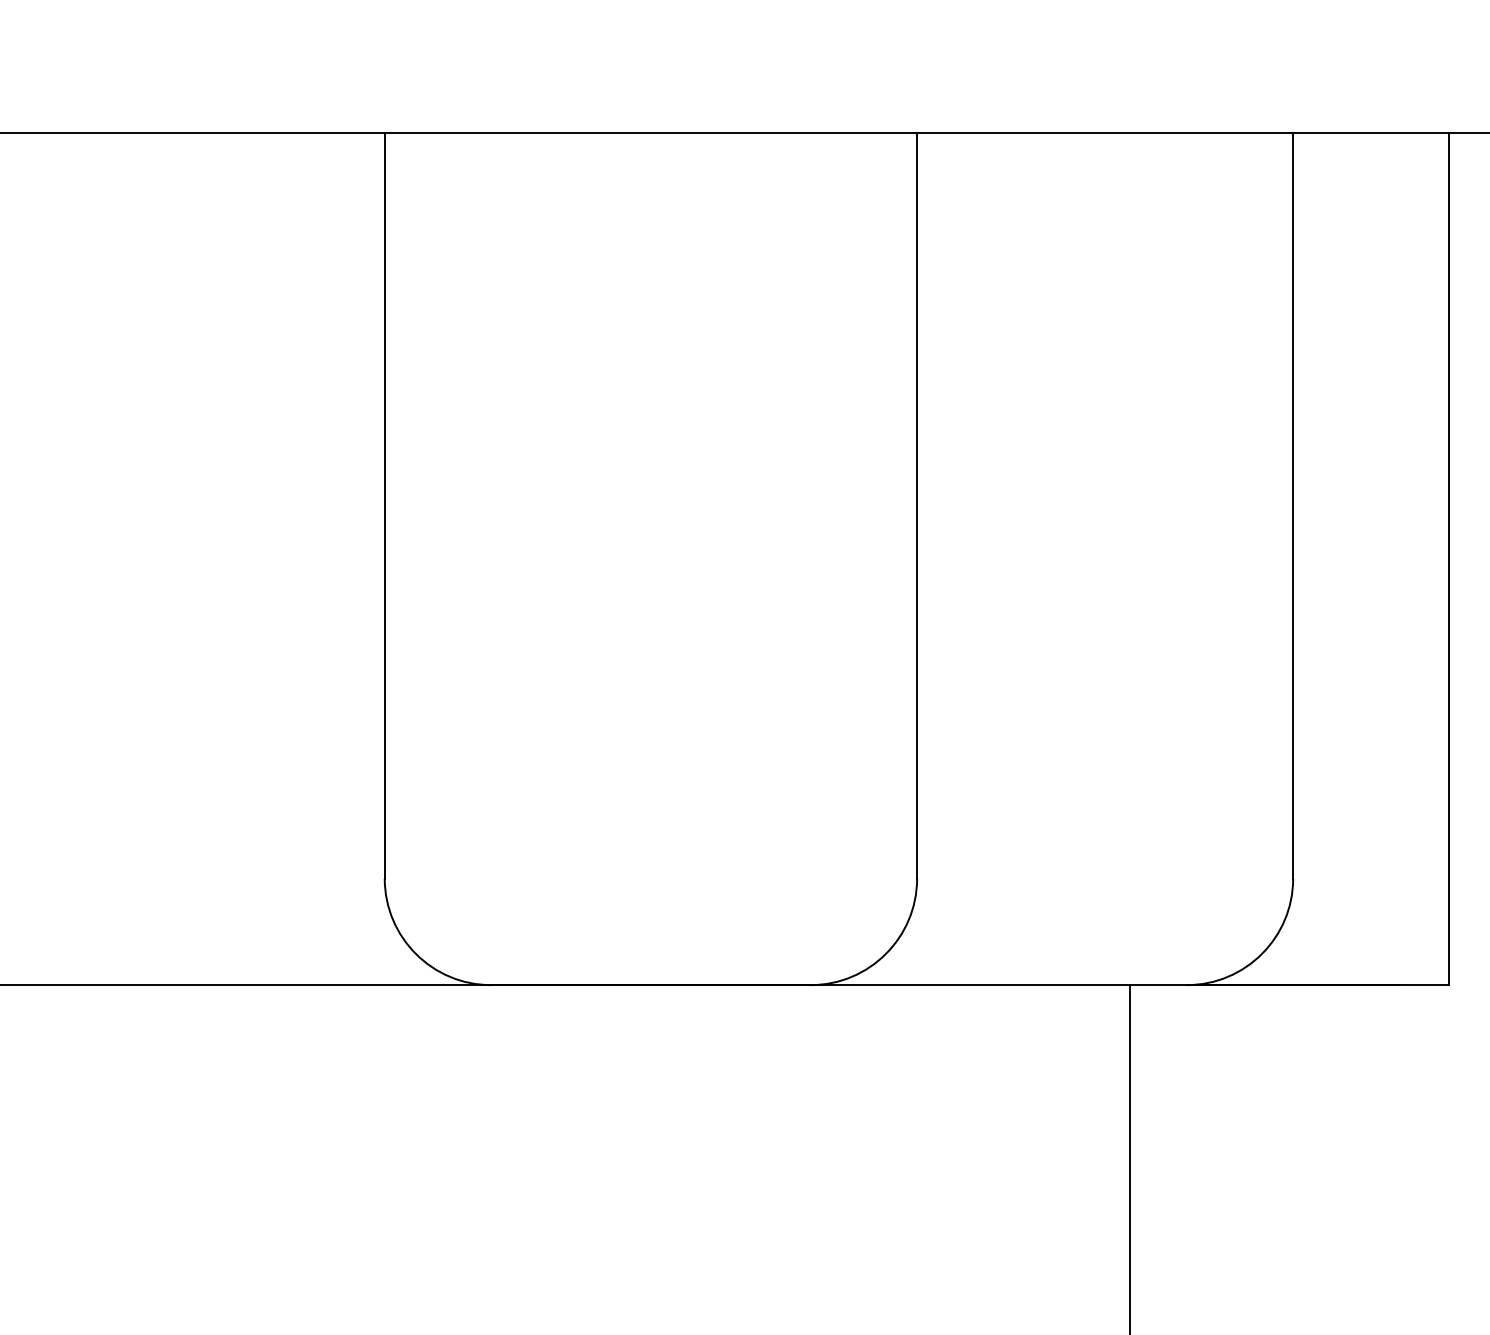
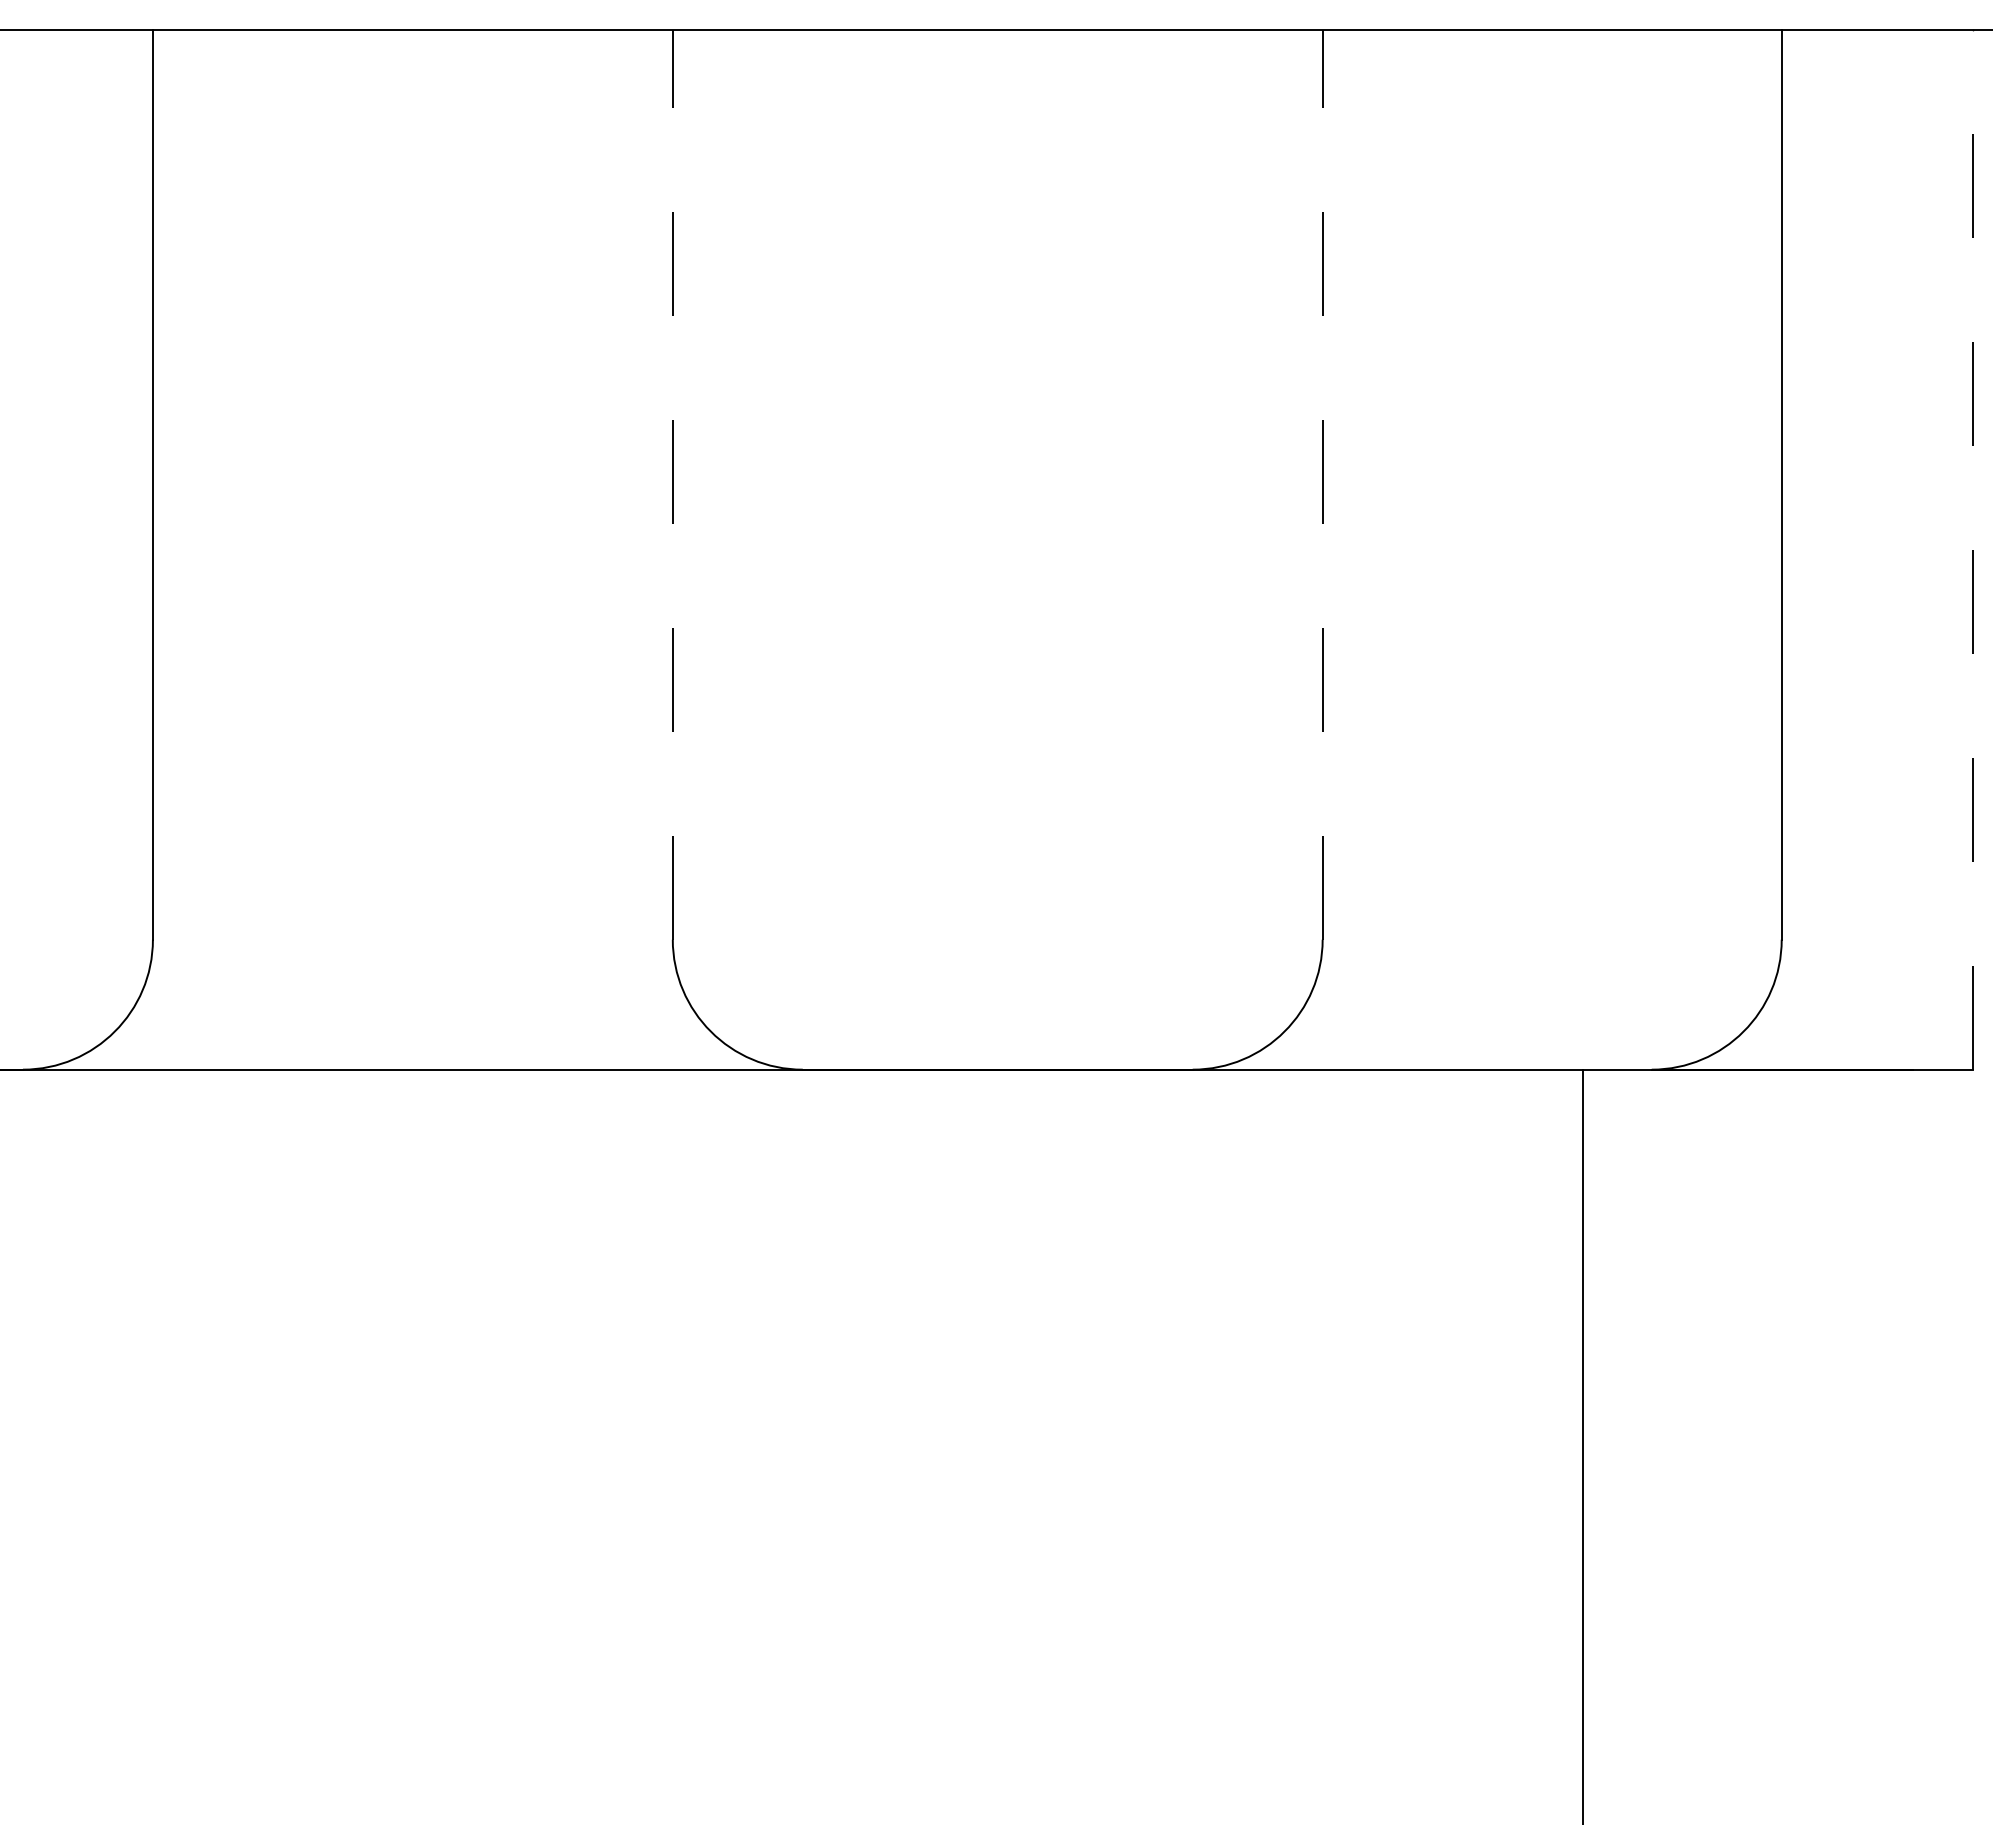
line: (384, 505) -> (672, 484), solid -> dashed
line: (916, 505) -> (1322, 484), solid -> dashed
line: (1449, 559) -> (1972, 549), solid -> dashed

